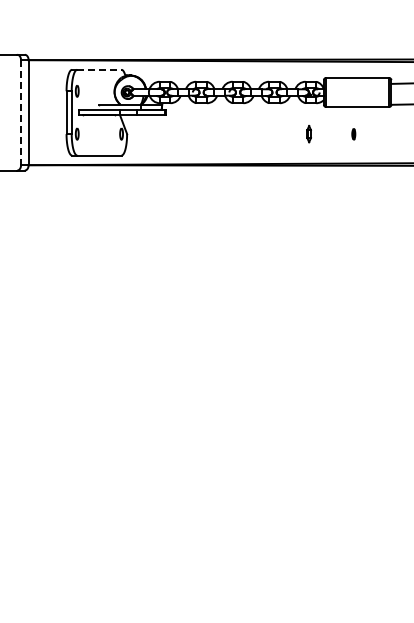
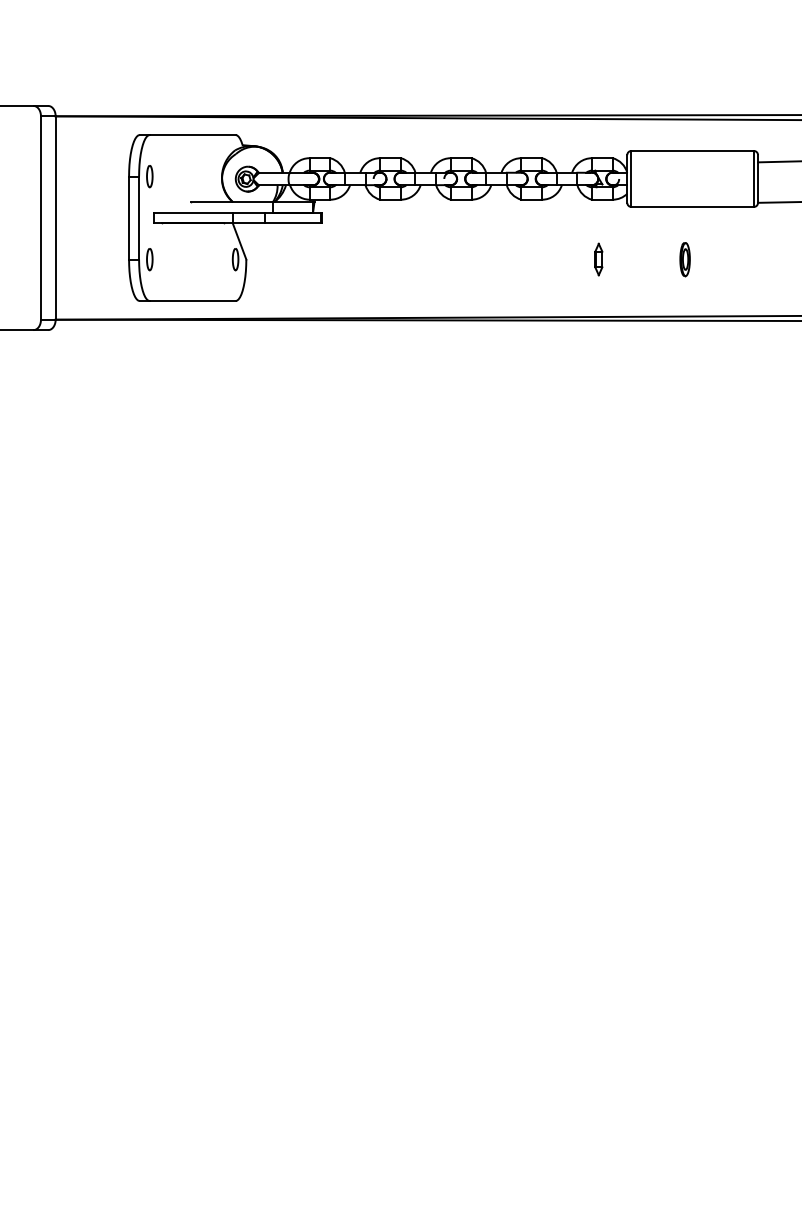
line: (99, 69) -> (192, 134), dashed -> solid
line: (21, 112) -> (41, 217), dashed -> solid
part: (353, 134) -> (684, 260), size x1.67

